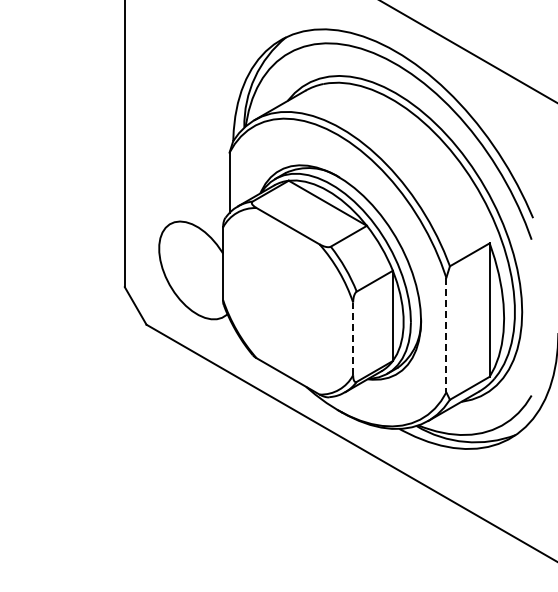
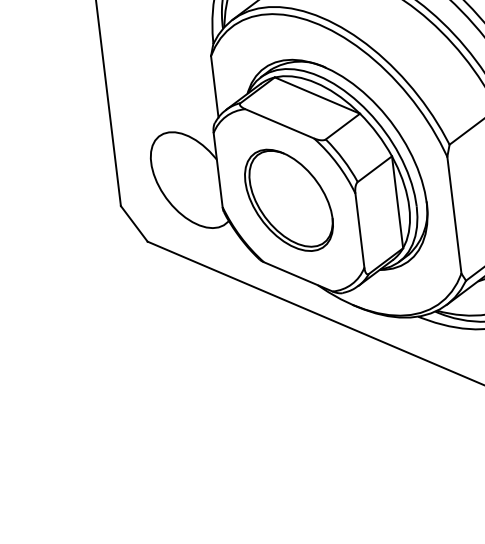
part: (288, 300) -> (289, 199), added
line: (446, 335) -> (454, 215), dashed -> solid
line: (353, 338) -> (360, 230), dashed -> solid

